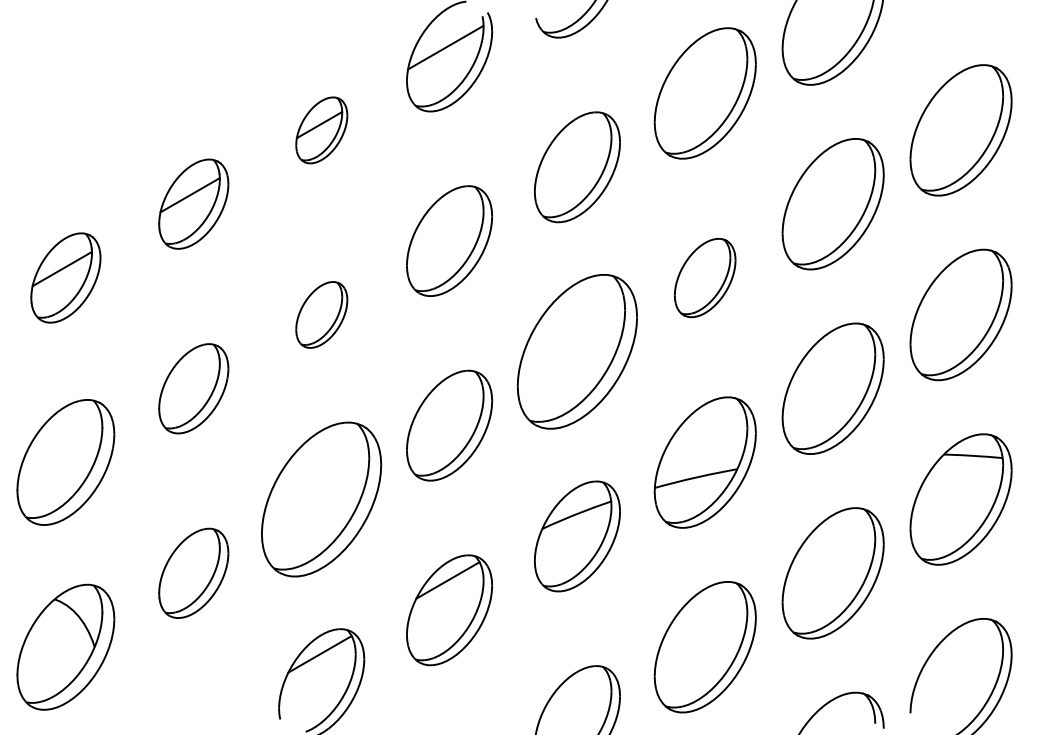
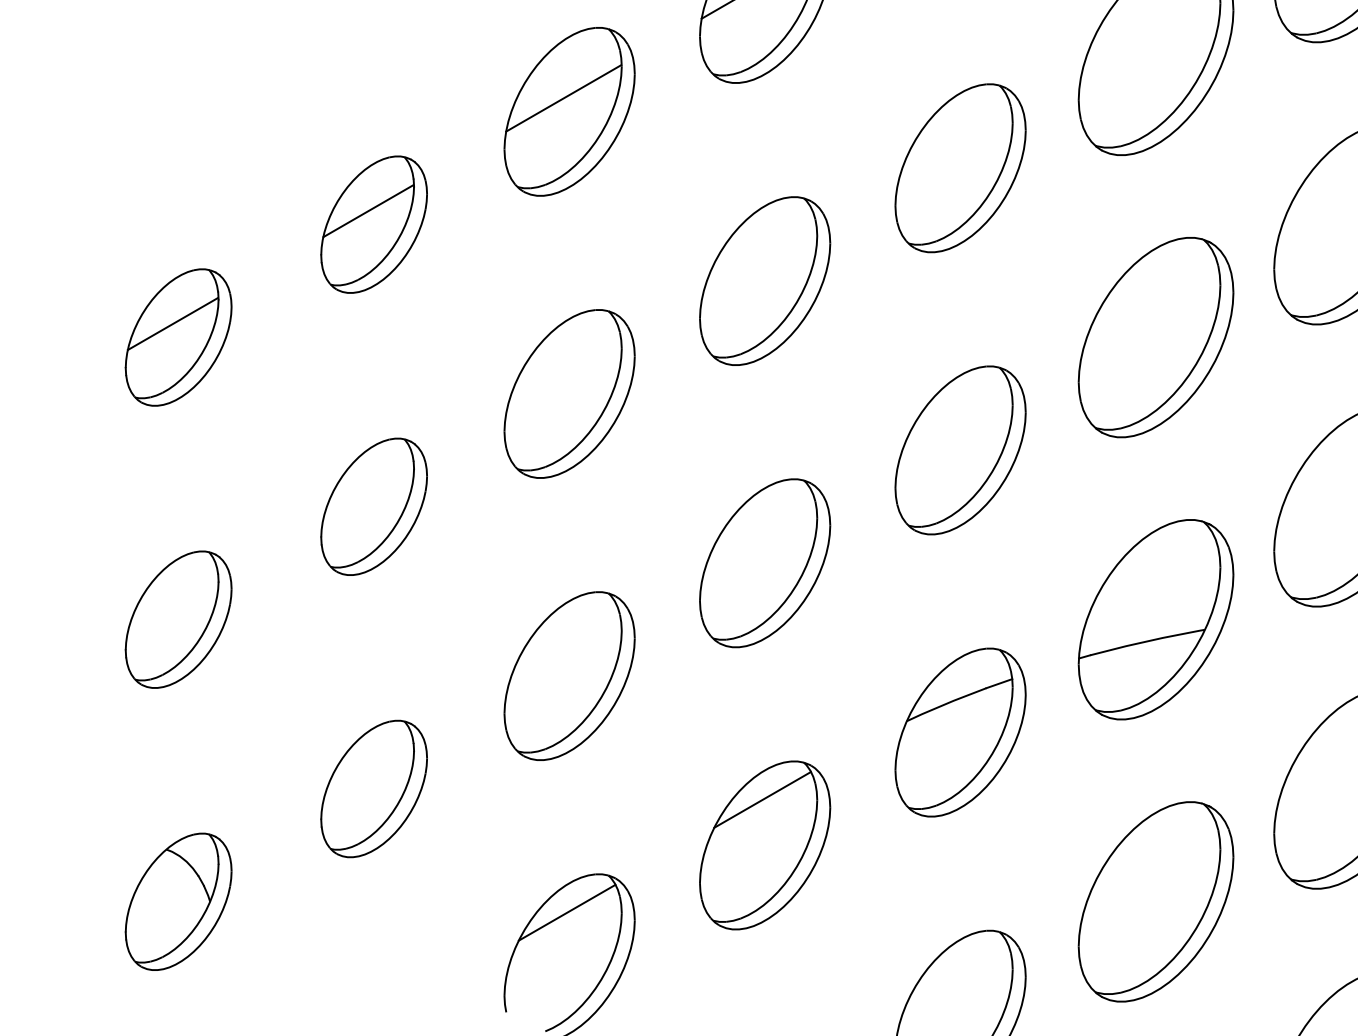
part: (321, 130) -> (569, 112), size x1.67
part: (704, 277) -> (1154, 336), size x1.67
part: (321, 314) -> (569, 393), size x1.67
part: (577, 351) -> (960, 449), size x0.71
part: (65, 462) -> (178, 619), size x0.71
part: (321, 499) -> (569, 676), size x0.71
part: (65, 646) -> (178, 900), size x0.71

